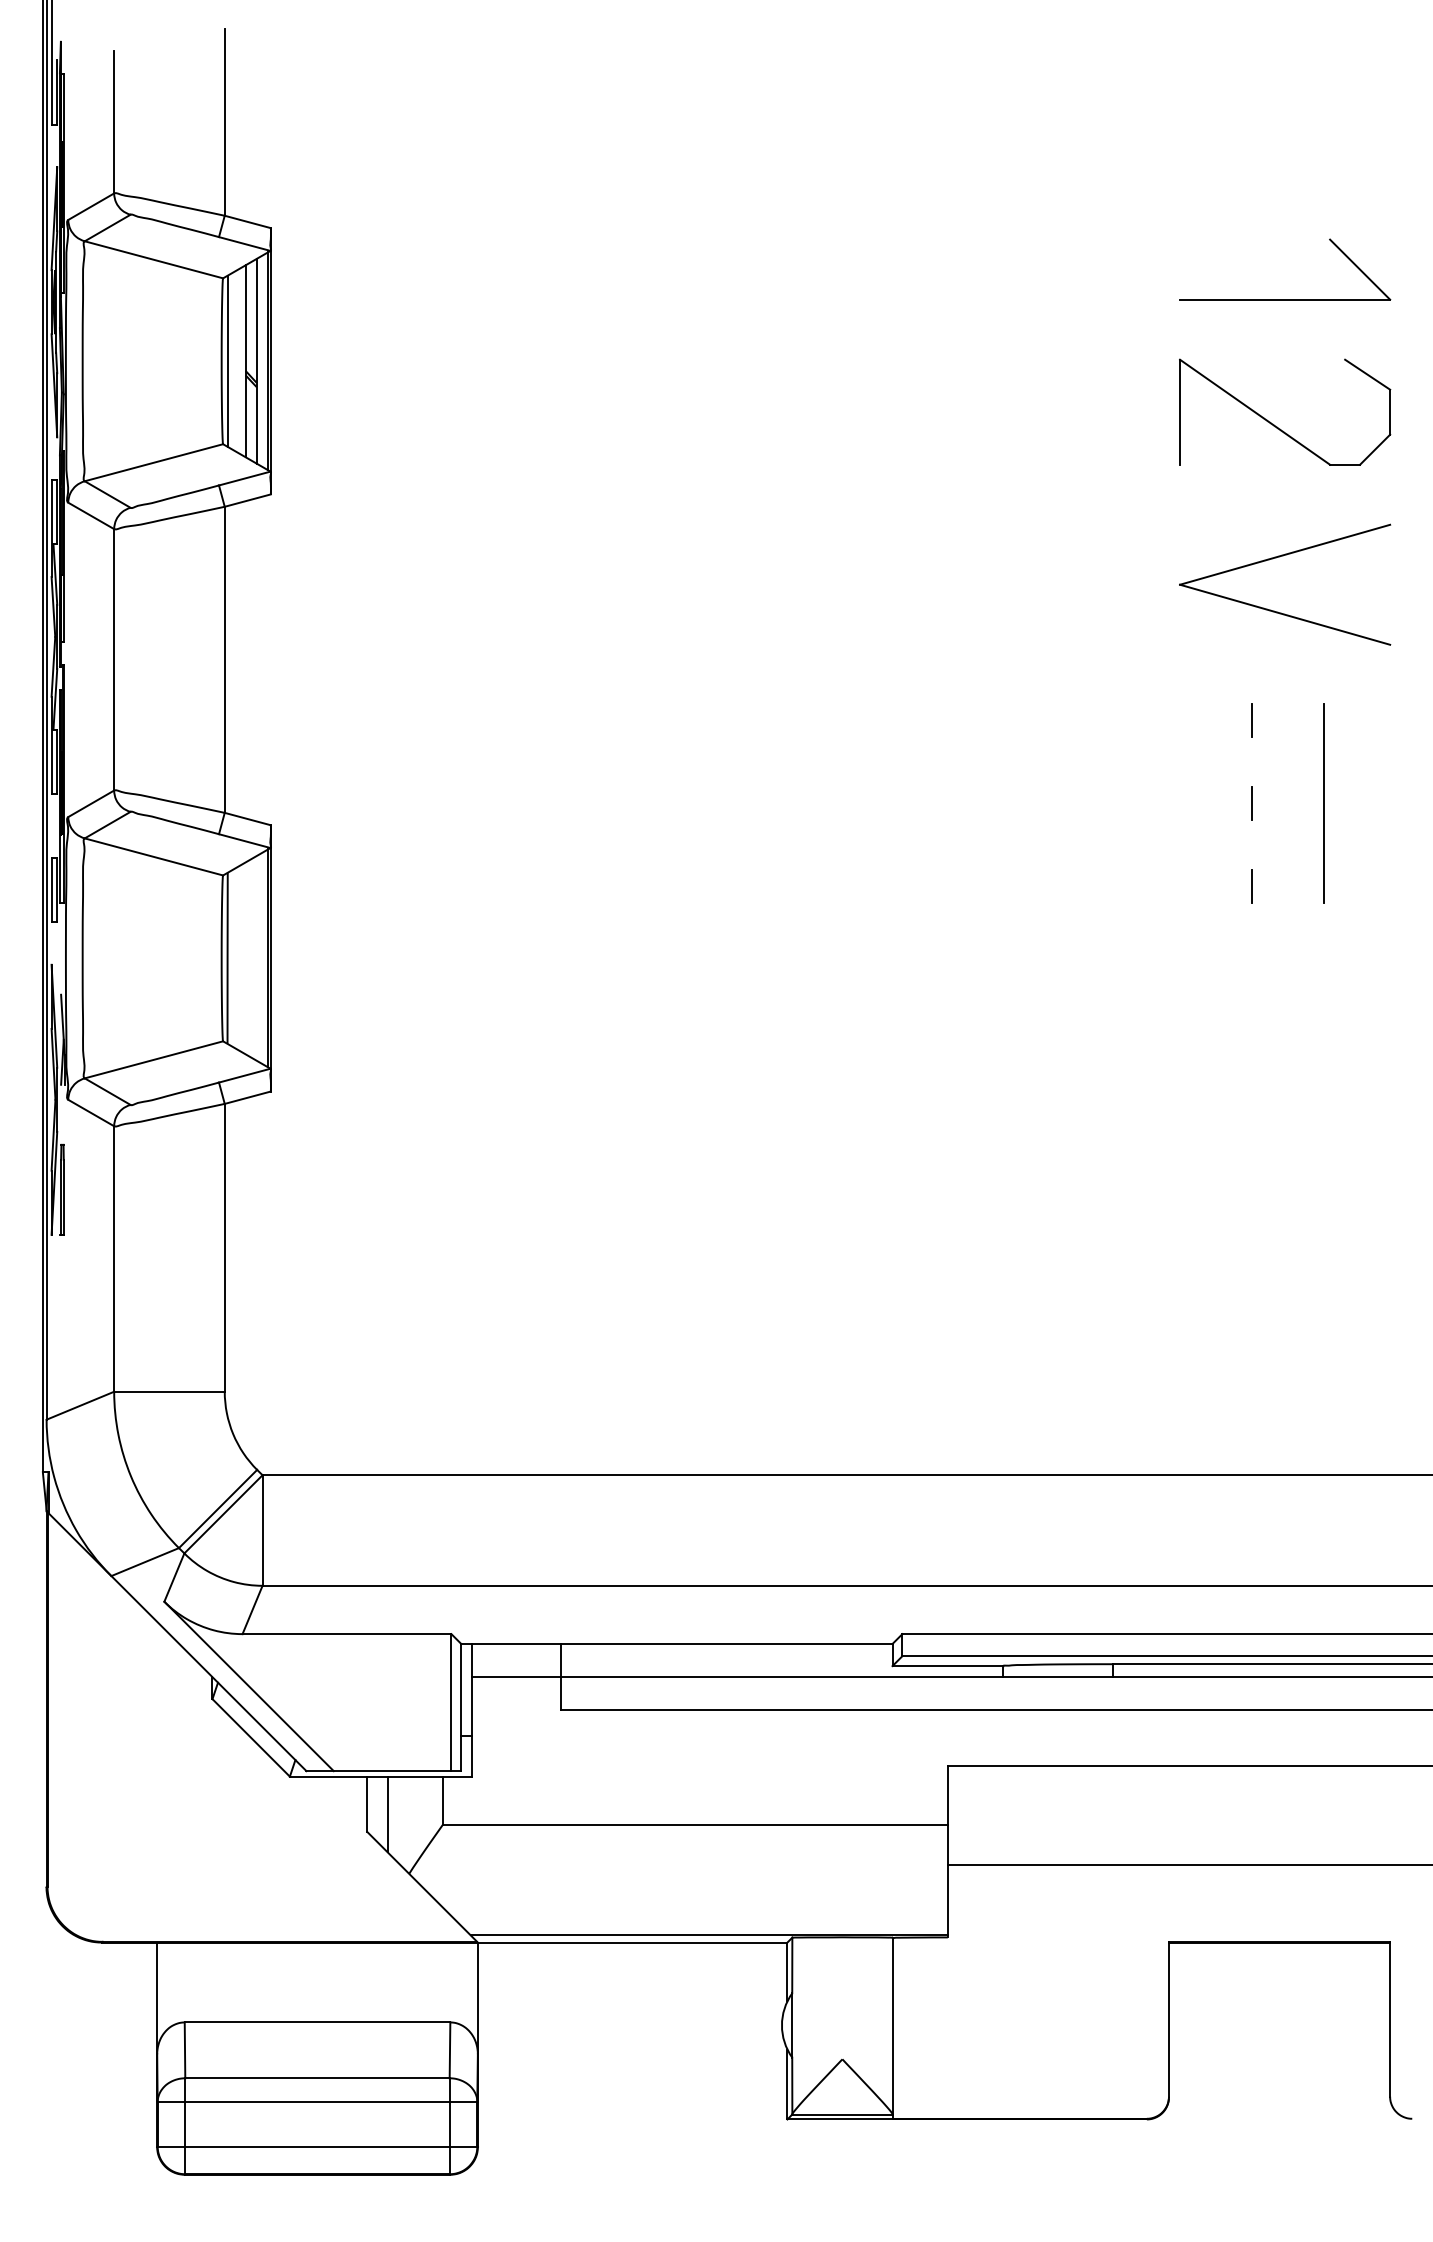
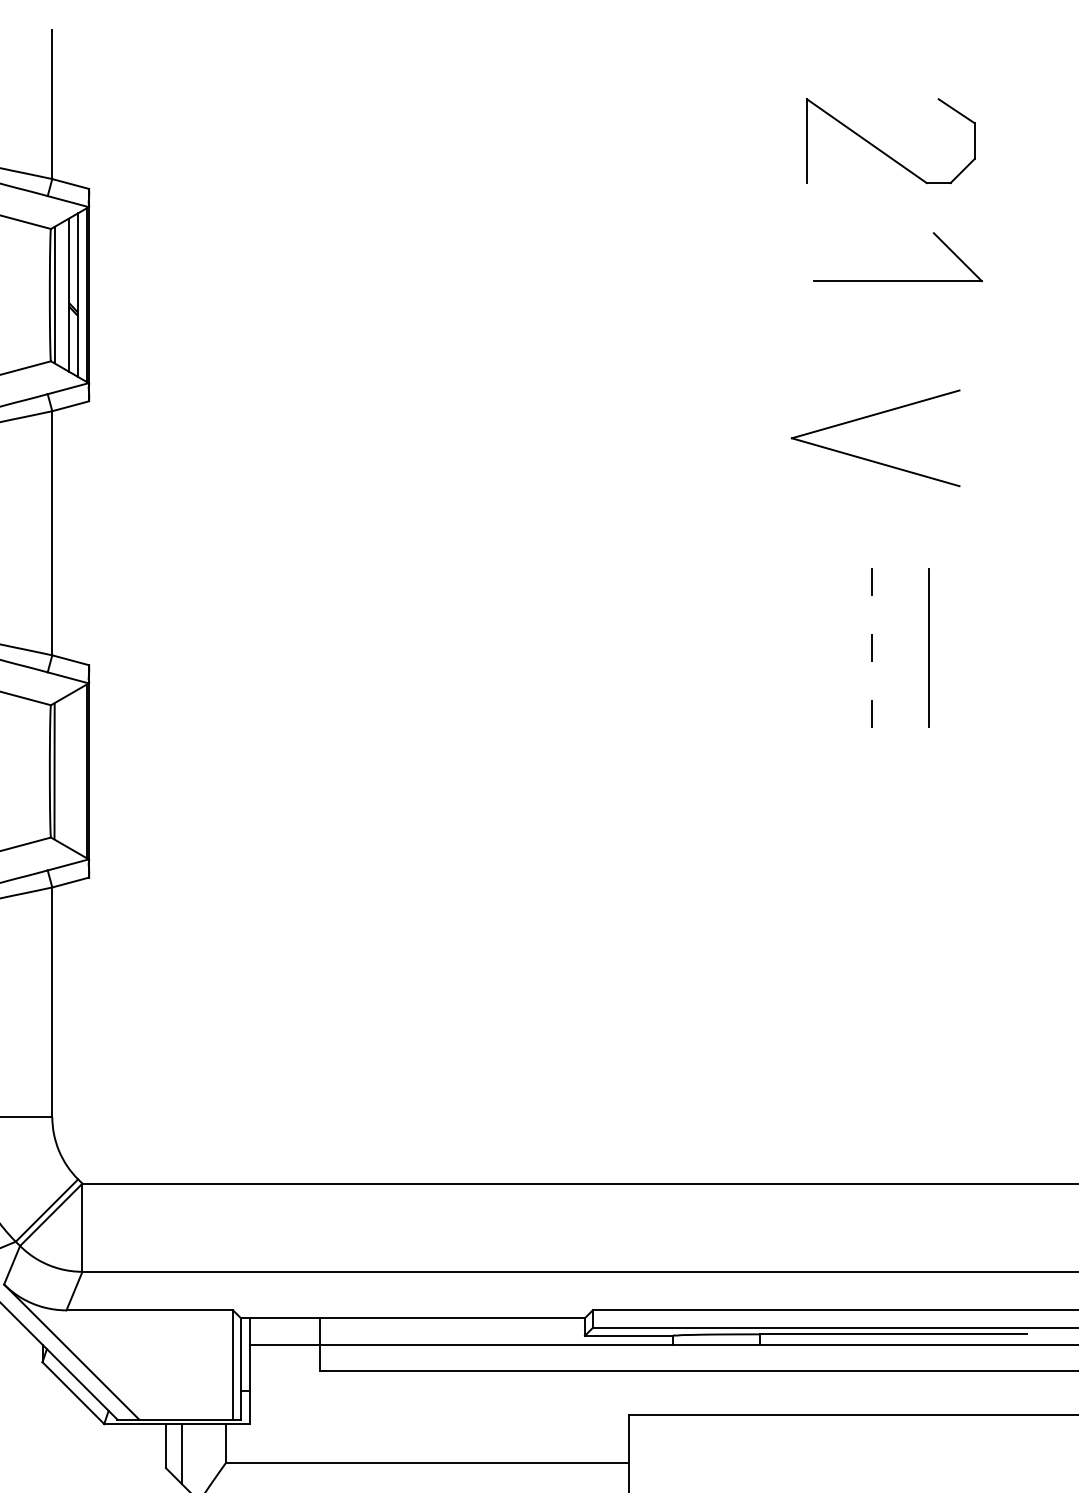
part: (1285, 299) -> (898, 280), moved
part: (1277, 426) -> (884, 152), moved
part: (1276, 558) -> (868, 417), moved

